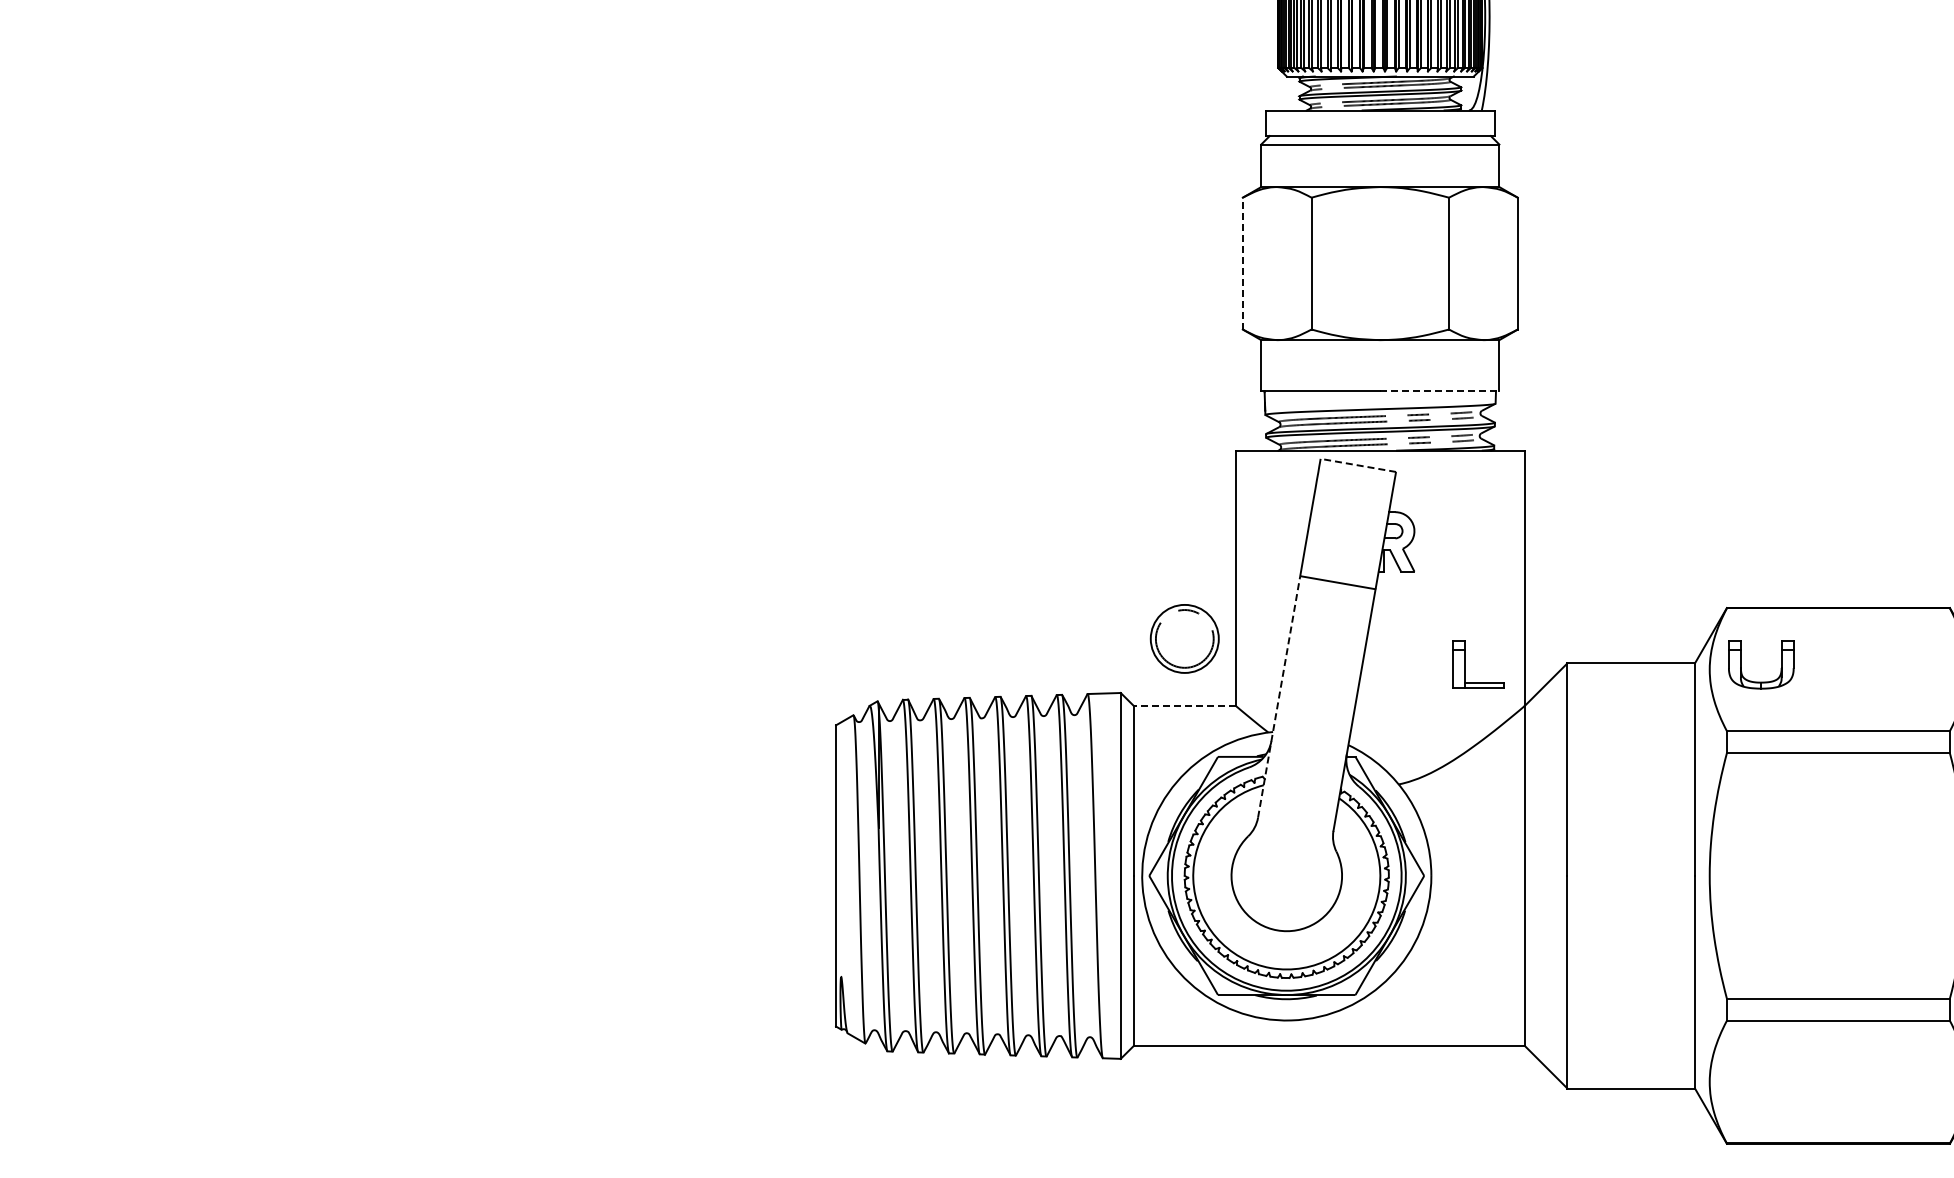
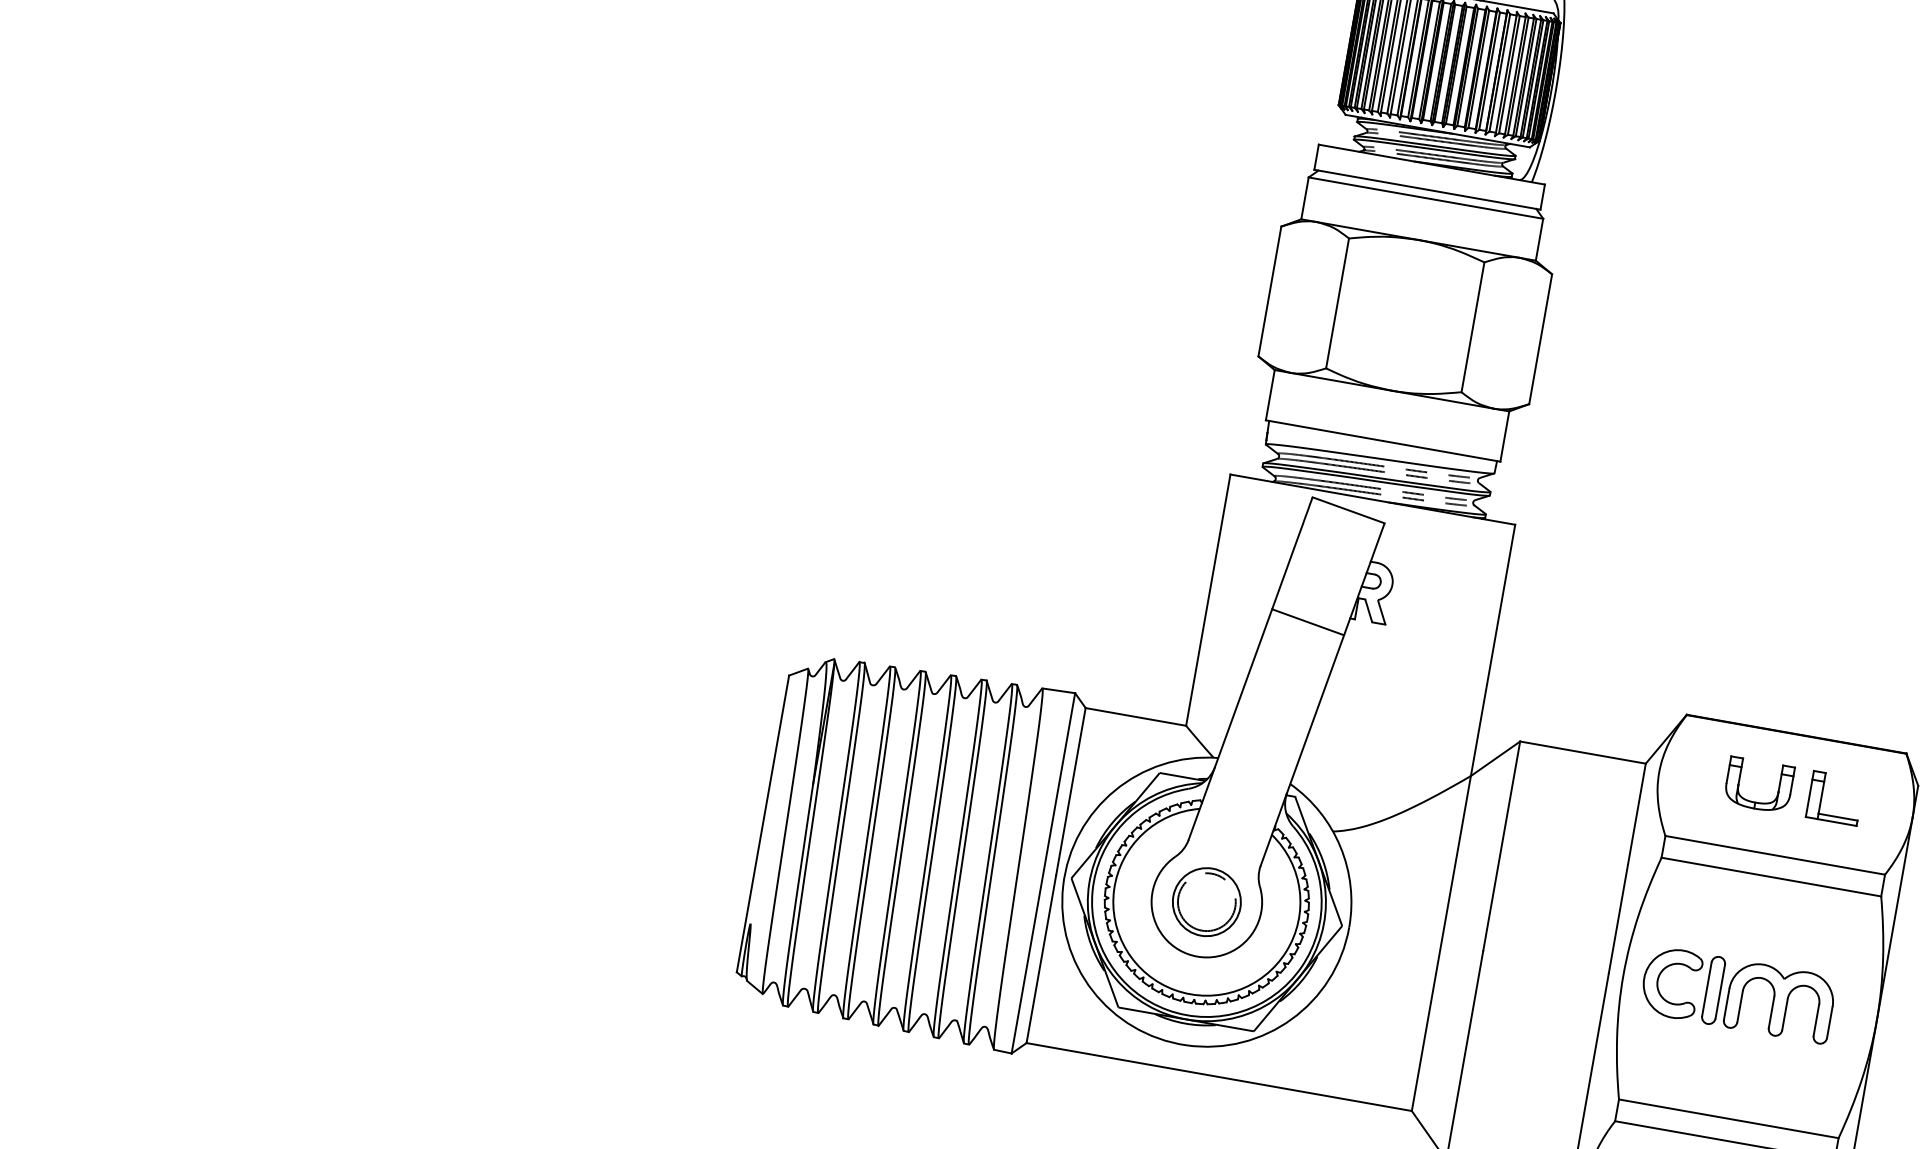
line: (1242, 263) -> (1269, 291), dashed -> solid
line: (1439, 391) -> (1441, 451), dashed -> solid
line: (1357, 465) -> (1347, 510), dashed -> solid
part: (1184, 638) -> (1206, 901), moved
part: (1465, 664) -> (1822, 795), moved
part: (1761, 681) -> (1756, 801), moved
line: (1279, 696) -> (1230, 724), dashed -> solid
line: (1184, 705) -> (1135, 716), dashed -> solid
part: (1825, 874) -> (1737, 994), added

